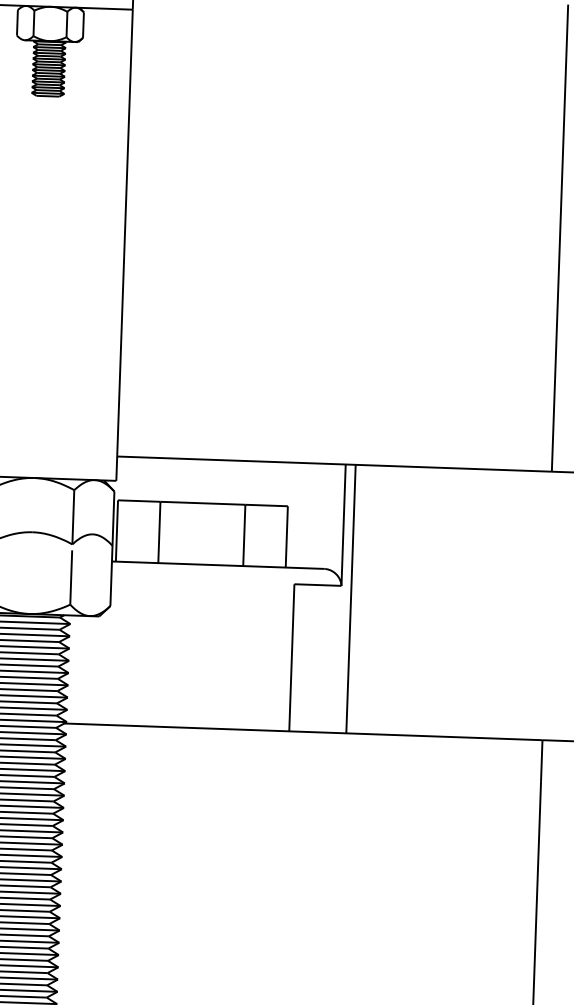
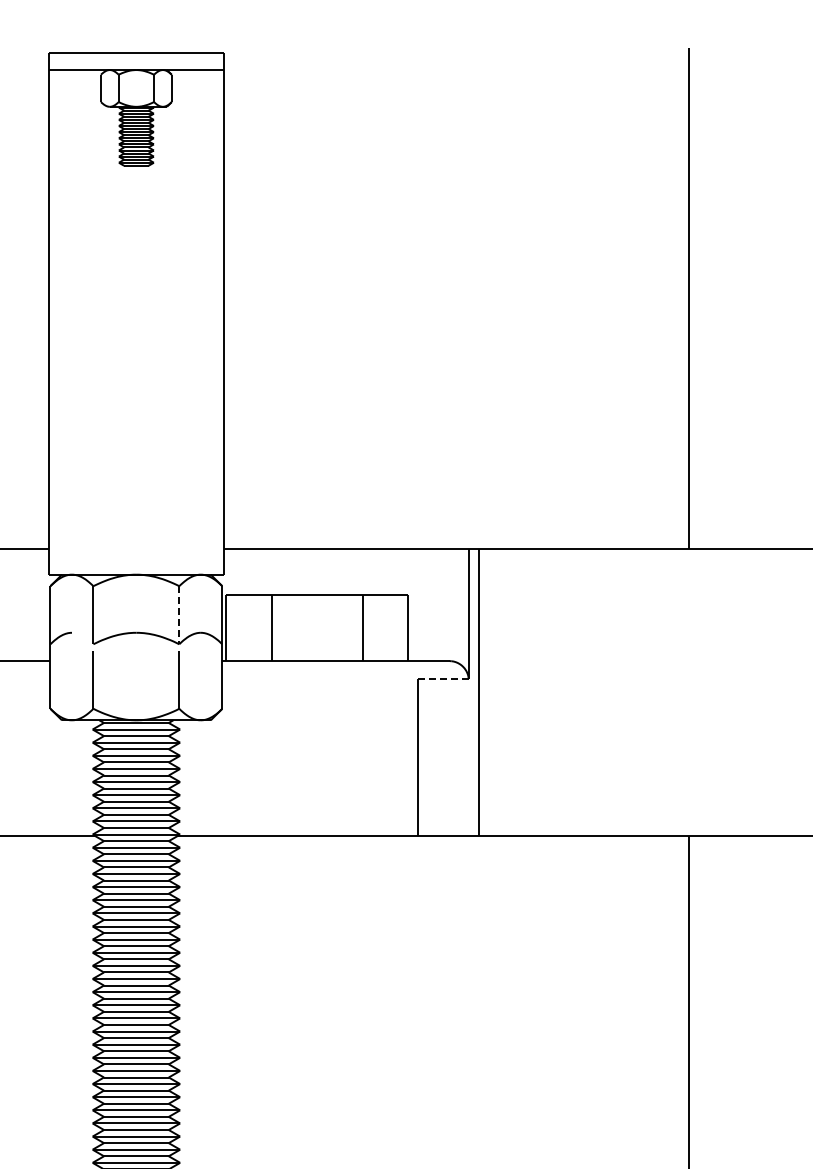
line: (73, 517) -> (179, 615), solid -> dashed
line: (317, 584) -> (443, 678), solid -> dashed

